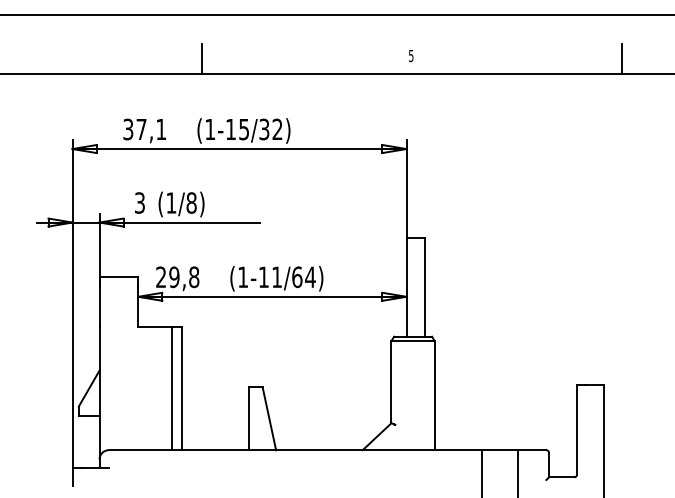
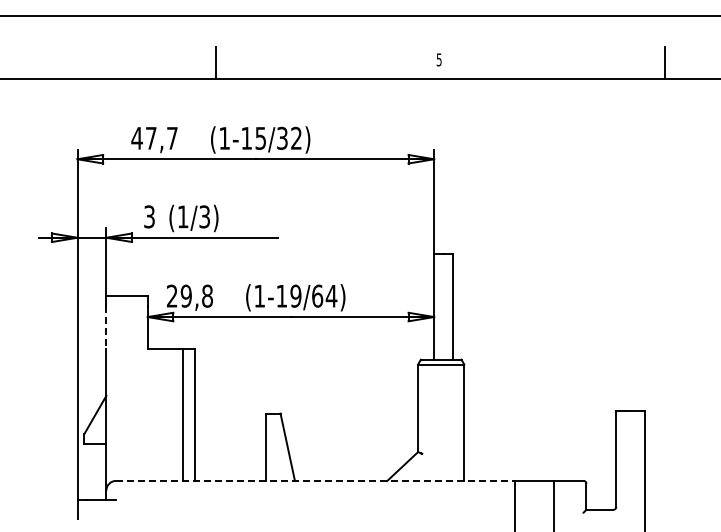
text: (144, 128) -> (154, 137), 37,1 -> 47,7
text: (191, 202) -> (204, 216), (1/8) -> (1/3)
text: (276, 276) -> (295, 295), (1-11/64) -> (1-19/64)
line: (99, 306) -> (106, 327), solid -> dashed
line: (295, 449) -> (315, 480), solid -> dashed

